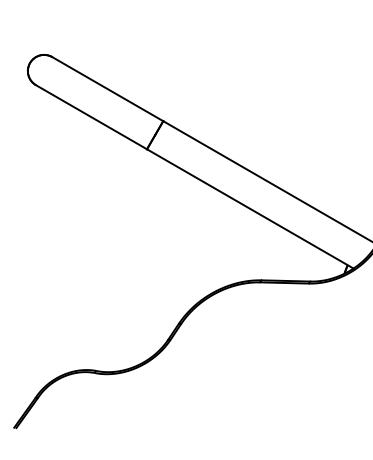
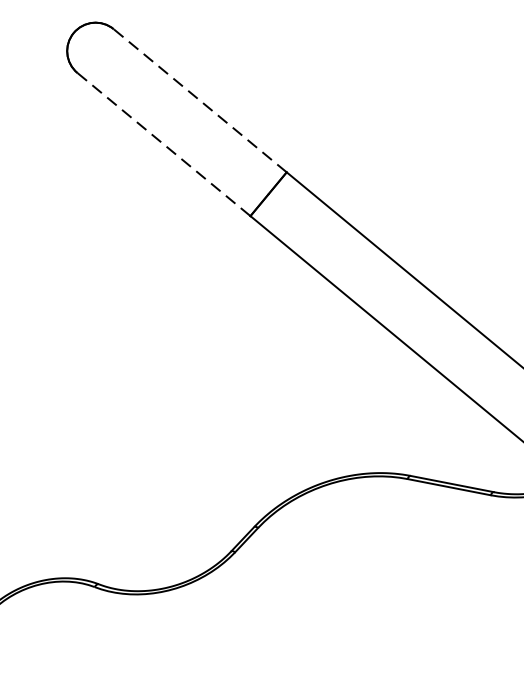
line: (107, 88) -> (199, 99), solid -> dashed
line: (91, 117) -> (163, 144), solid -> dashed

